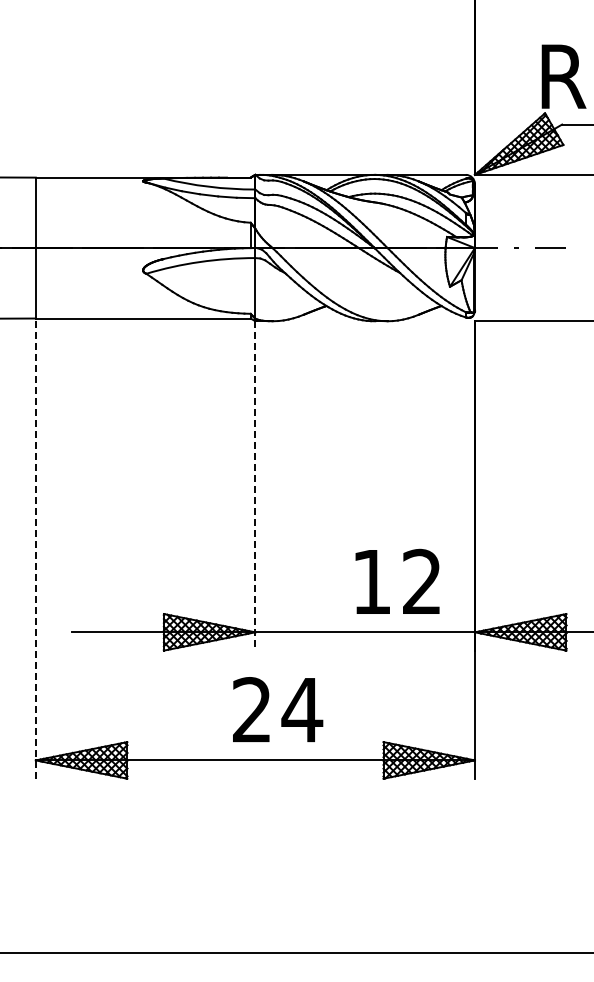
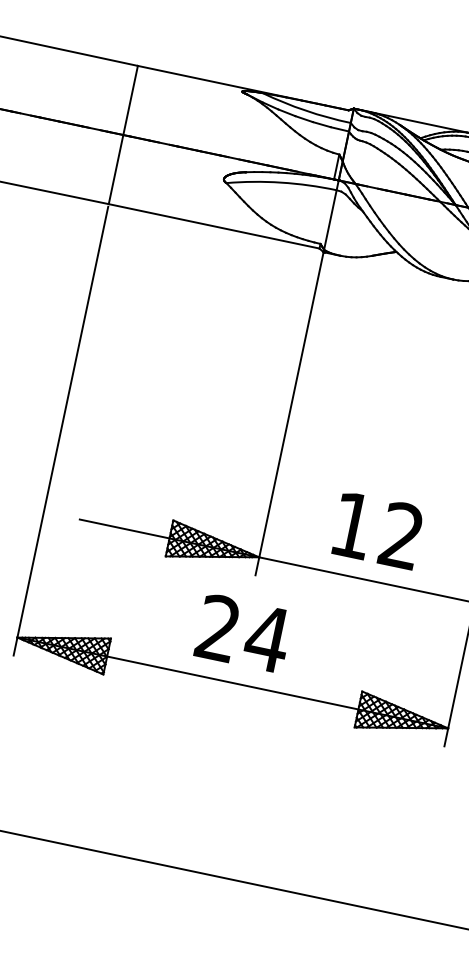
line: (255, 485) -> (289, 413), dashed -> solid
line: (35, 549) -> (60, 430), dashed -> solid
text: (397, 580) -> (378, 529), moved
text: (278, 709) -> (244, 633), moved

